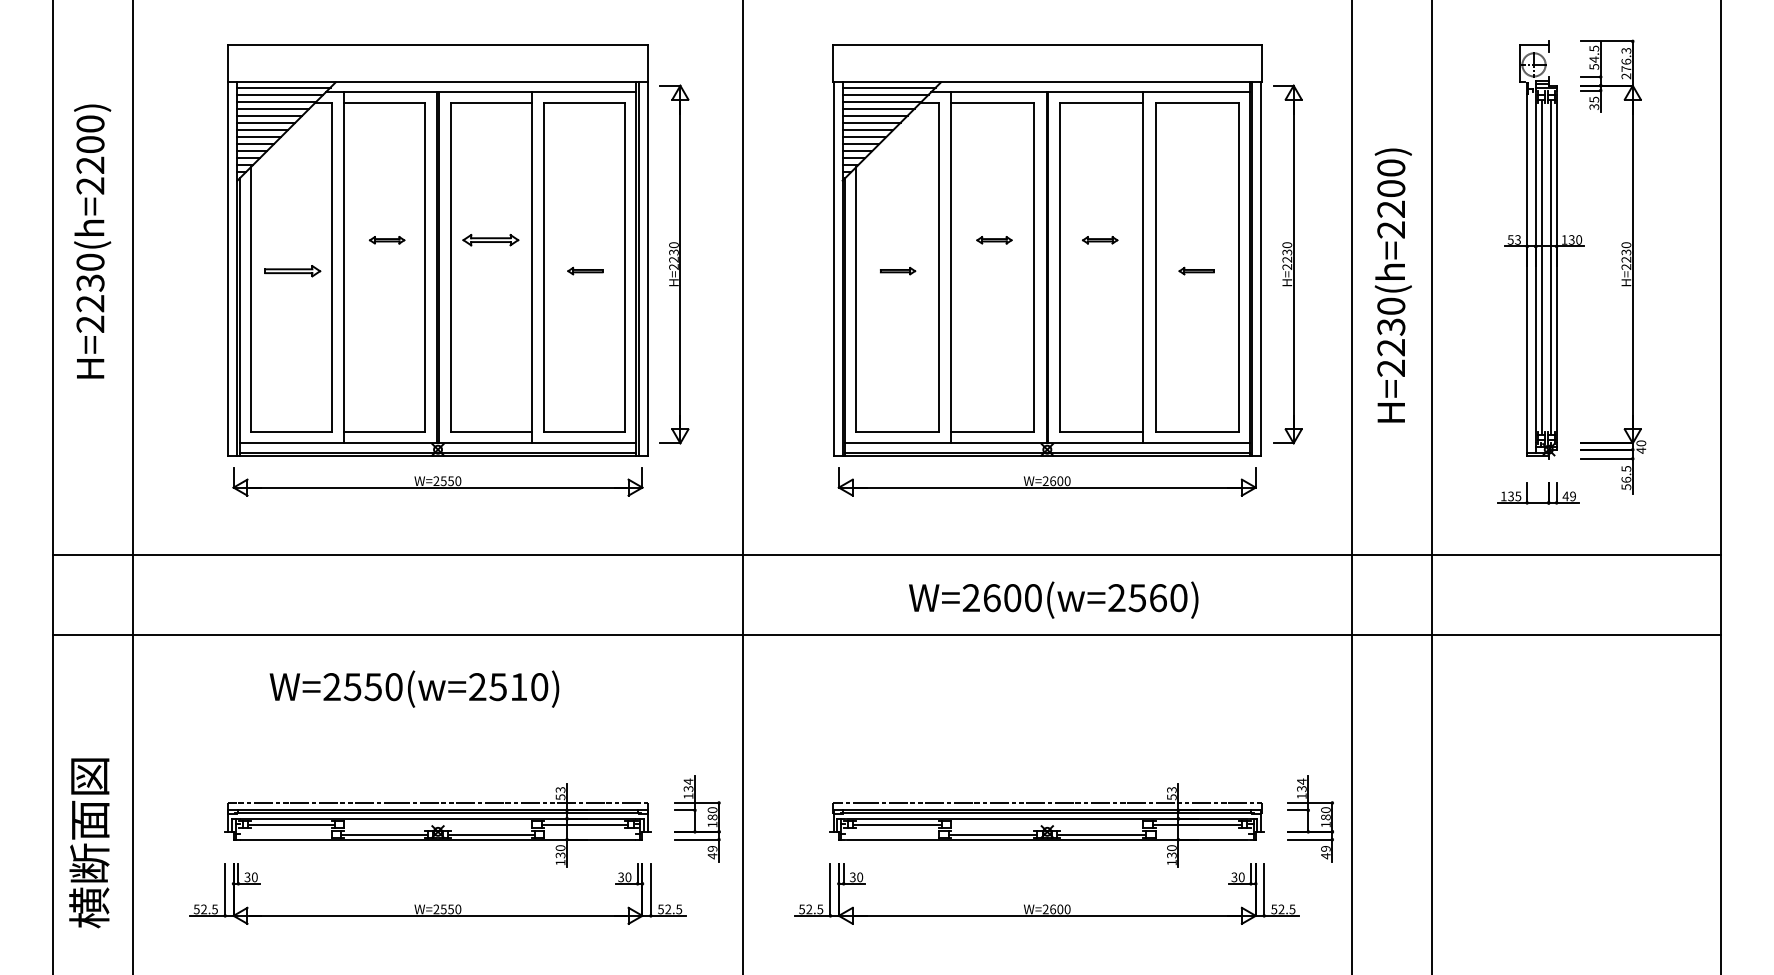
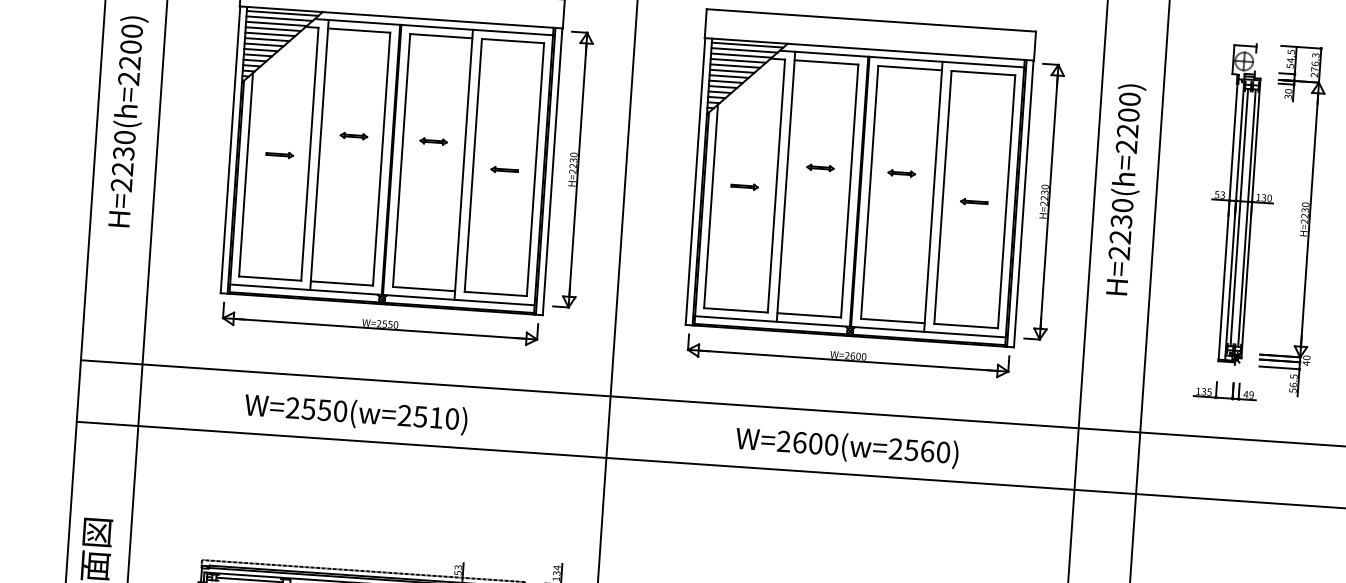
text: (1594, 99) -> (1288, 91), 35 -> 30
part: (490, 240) -> (433, 141), size x0.62
part: (292, 270) -> (279, 154), size x0.62
text: (1392, 285) -> (1124, 189), moved
text: (414, 688) -> (356, 413), moved

